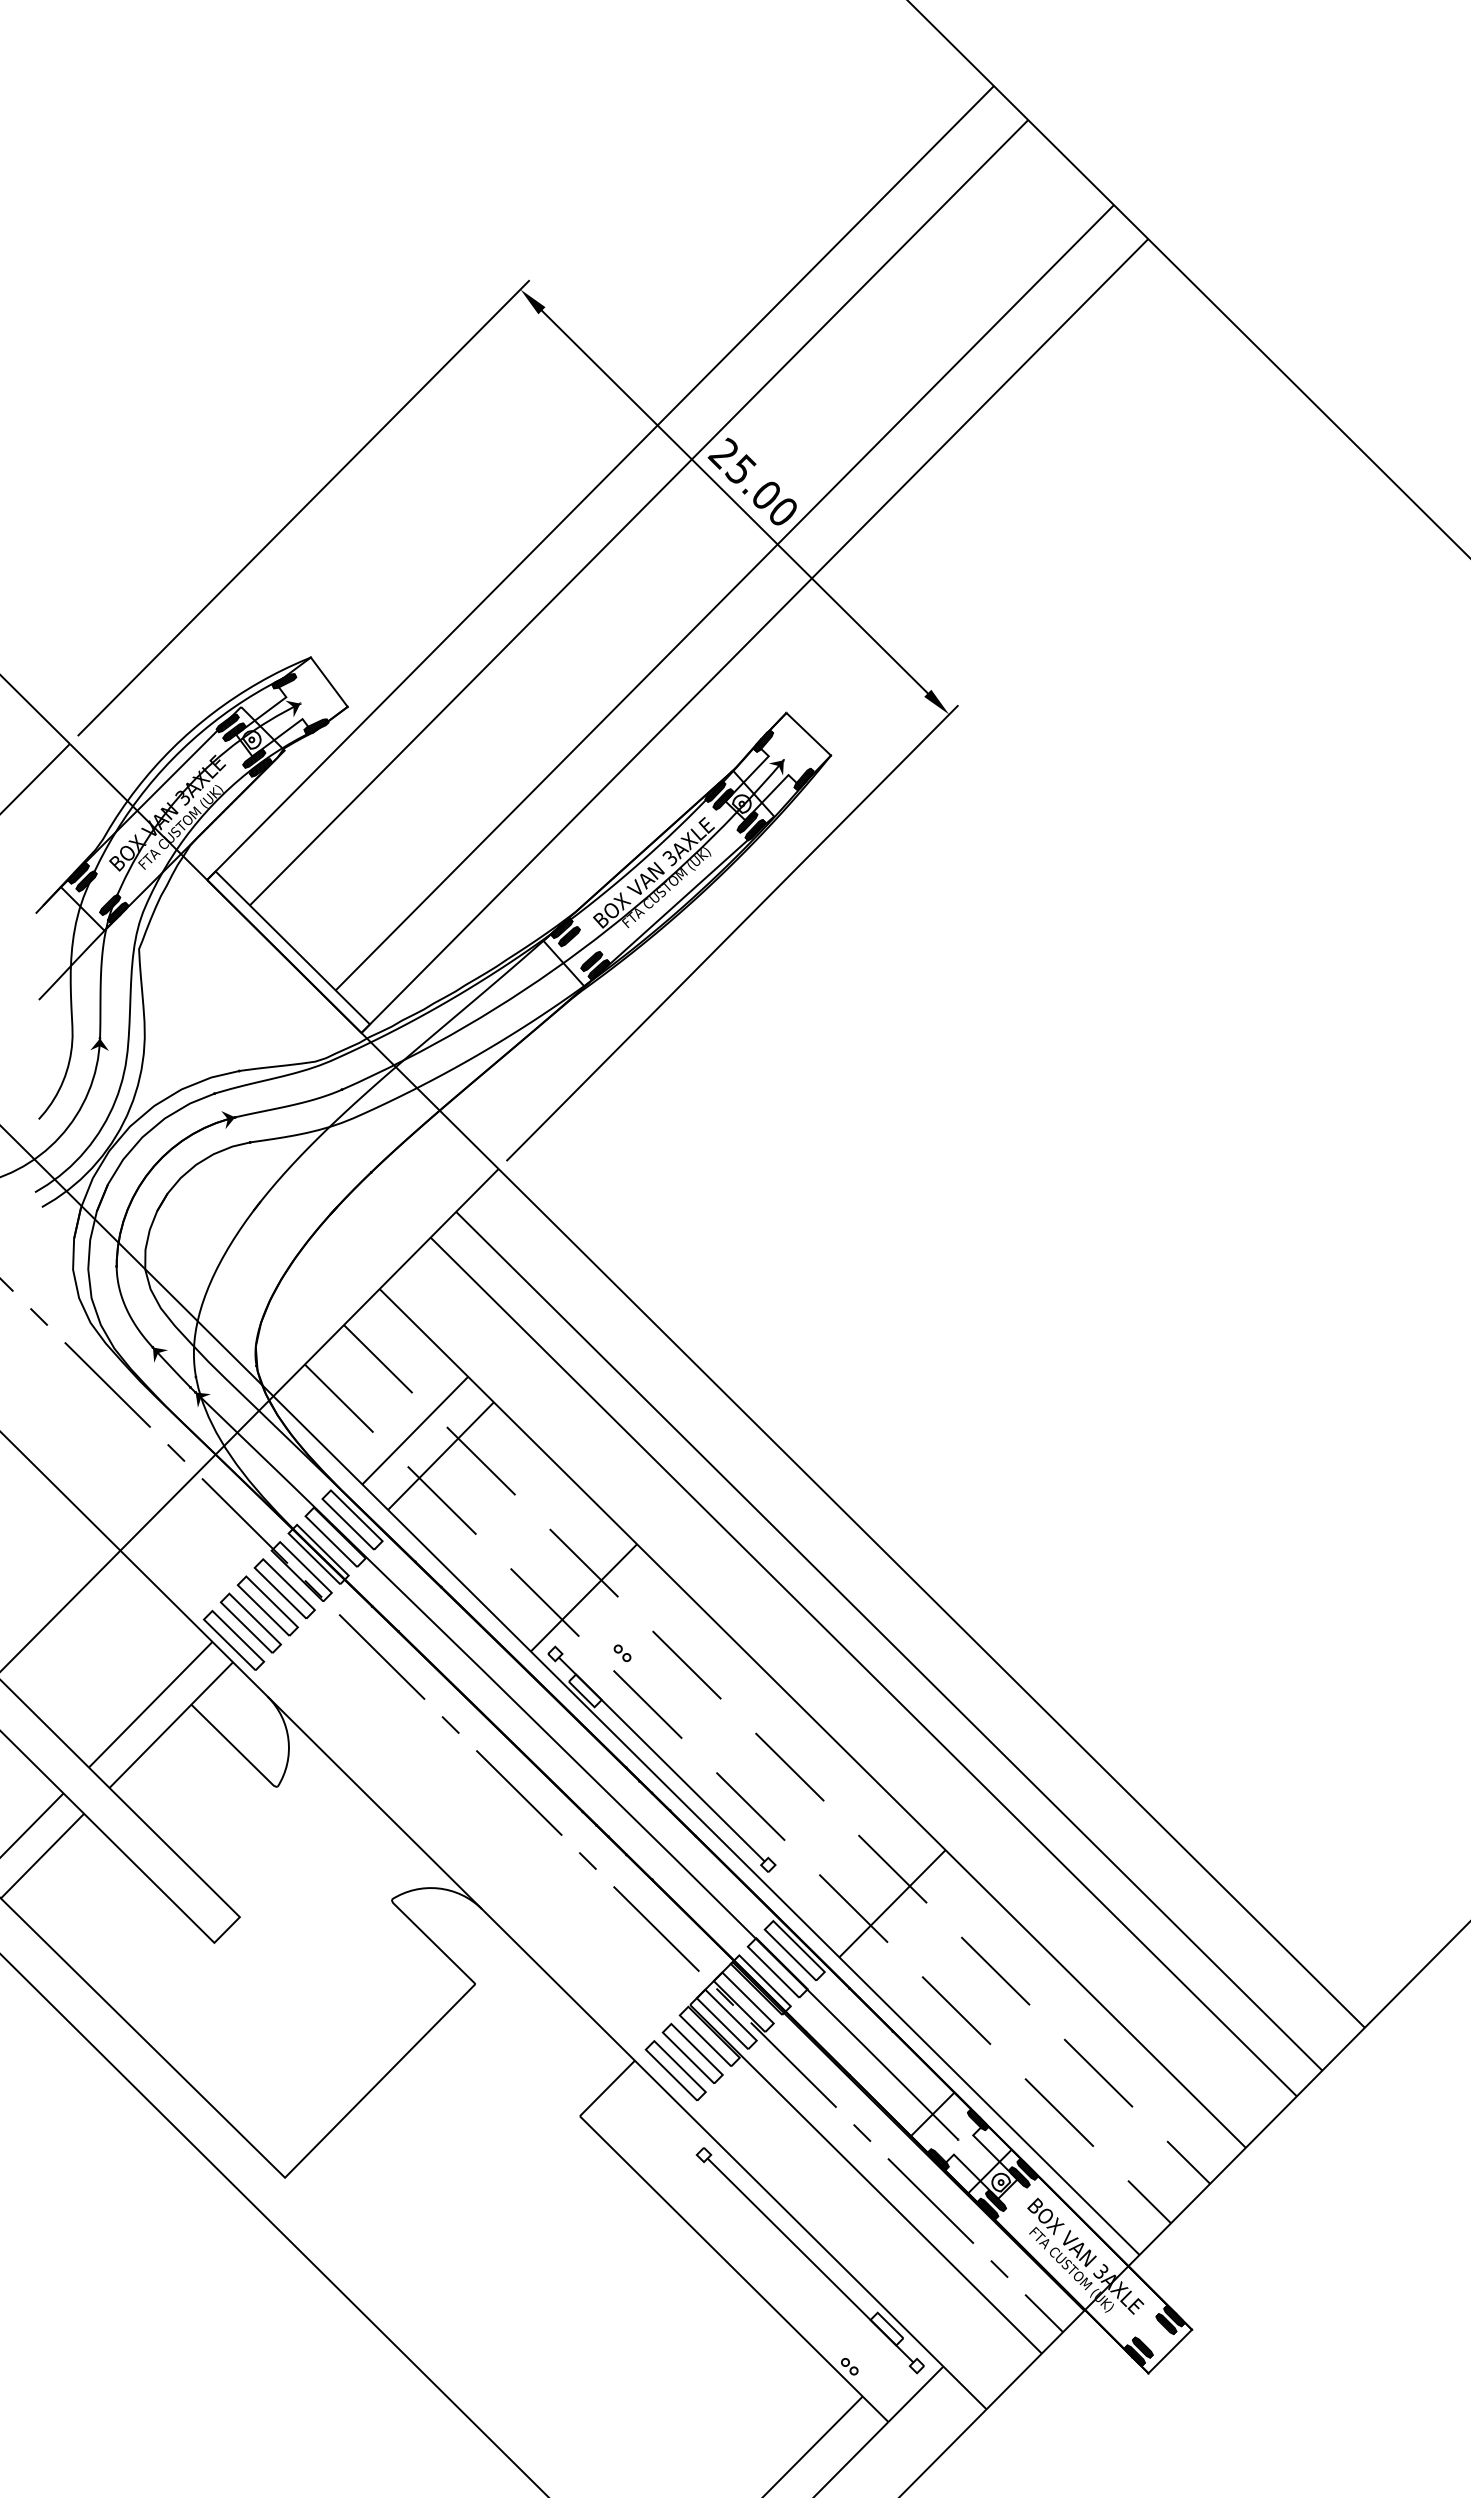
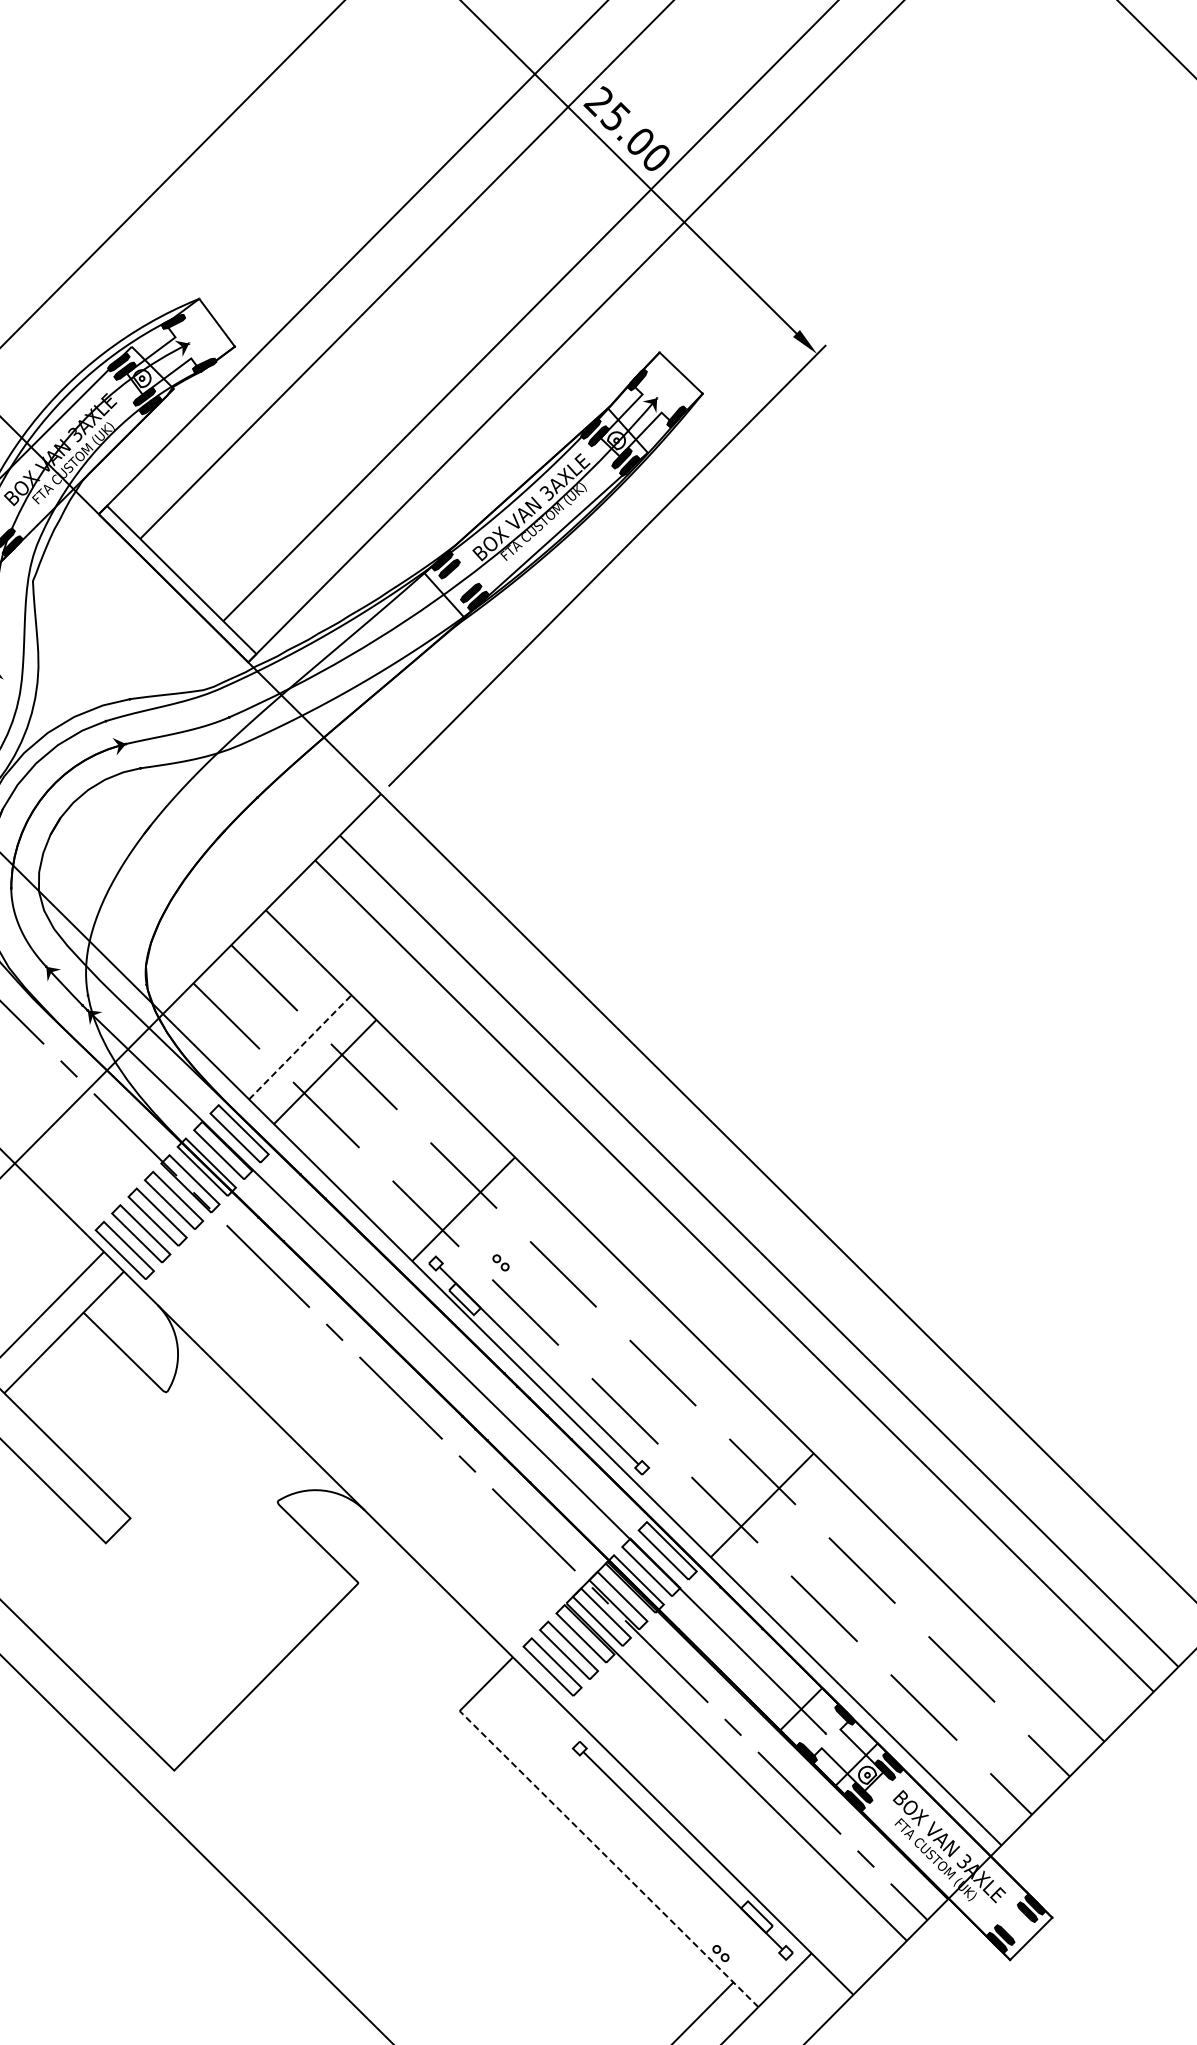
line: (415, 1430) -> (300, 1047), solid -> dashed
line: (733, 2268) -> (608, 1858), solid -> dashed

